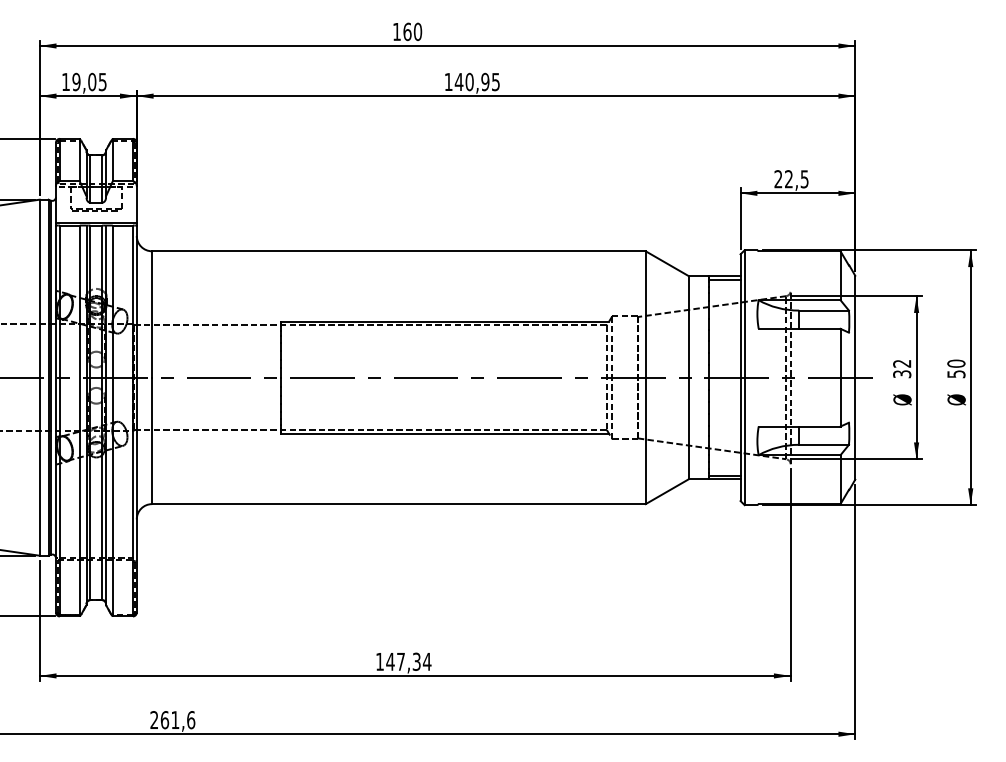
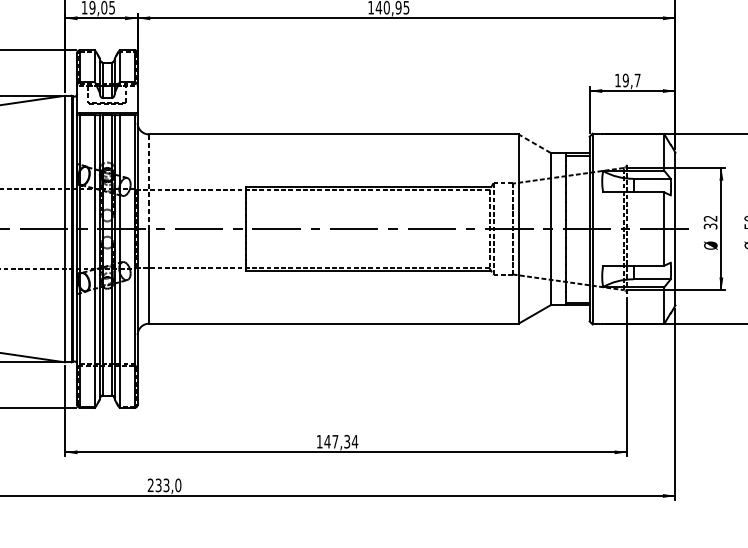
text: (791, 179) -> (627, 80), 22,5 -> 19,7
line: (667, 263) -> (534, 143), solid -> dashed
line: (152, 315) -> (149, 182), solid -> dashed
text: (177, 720) -> (168, 485), 261,6 -> 233,0

